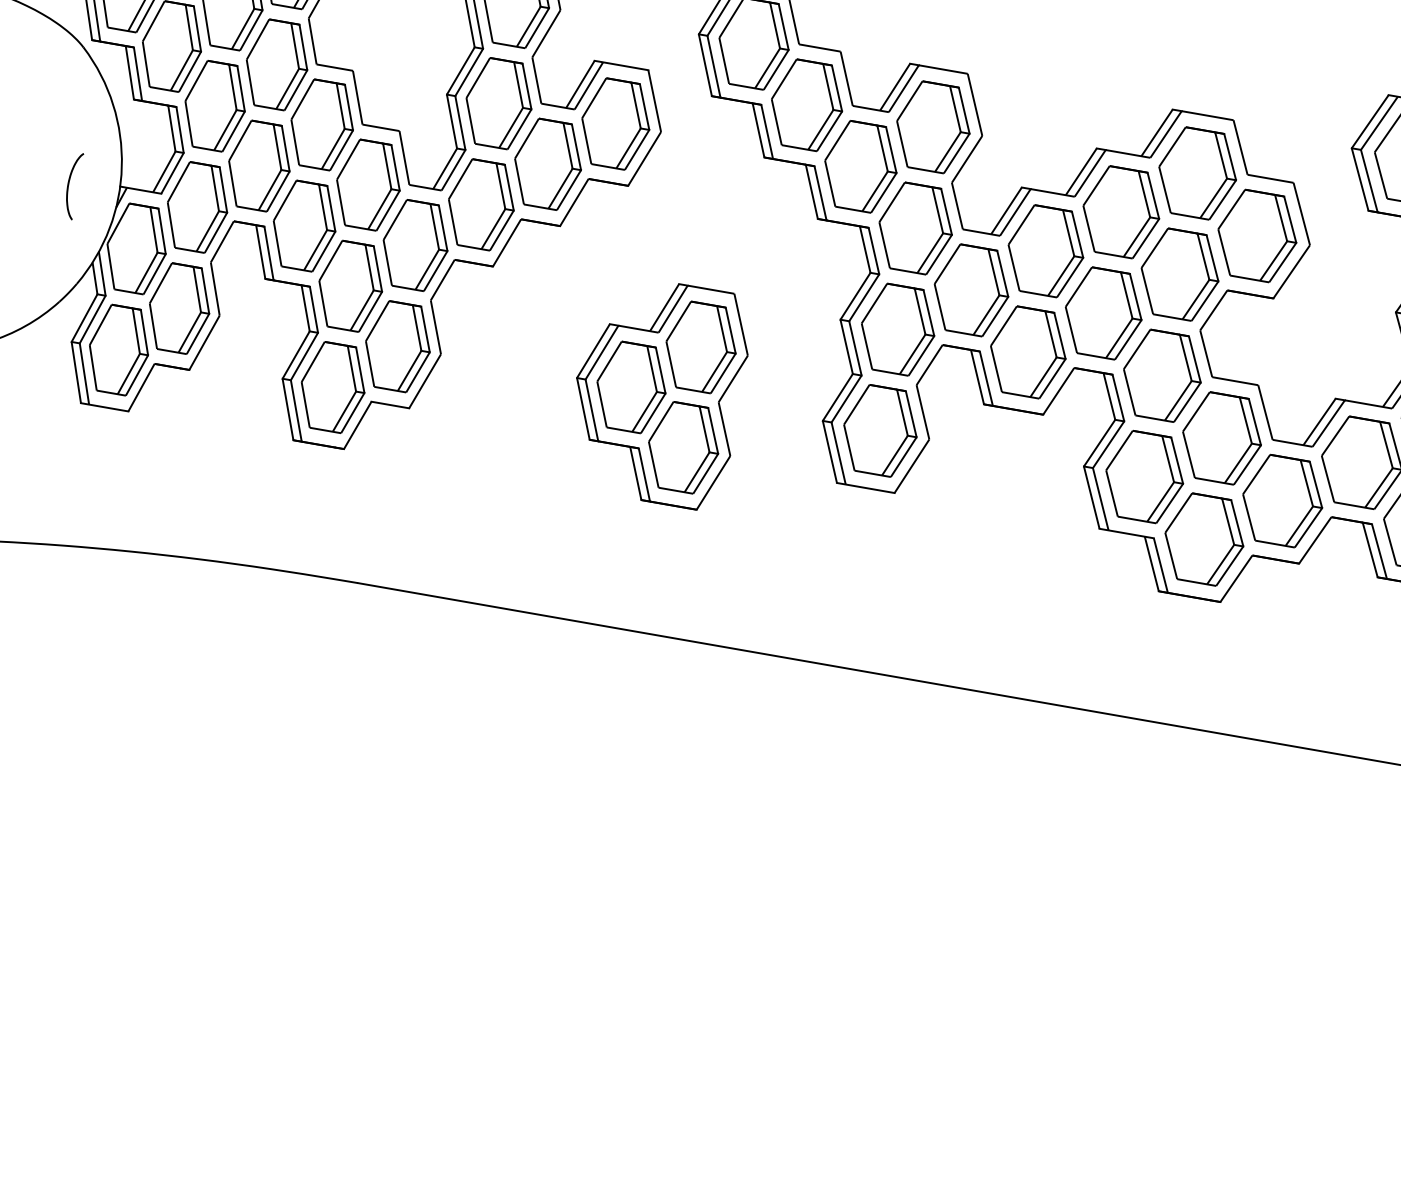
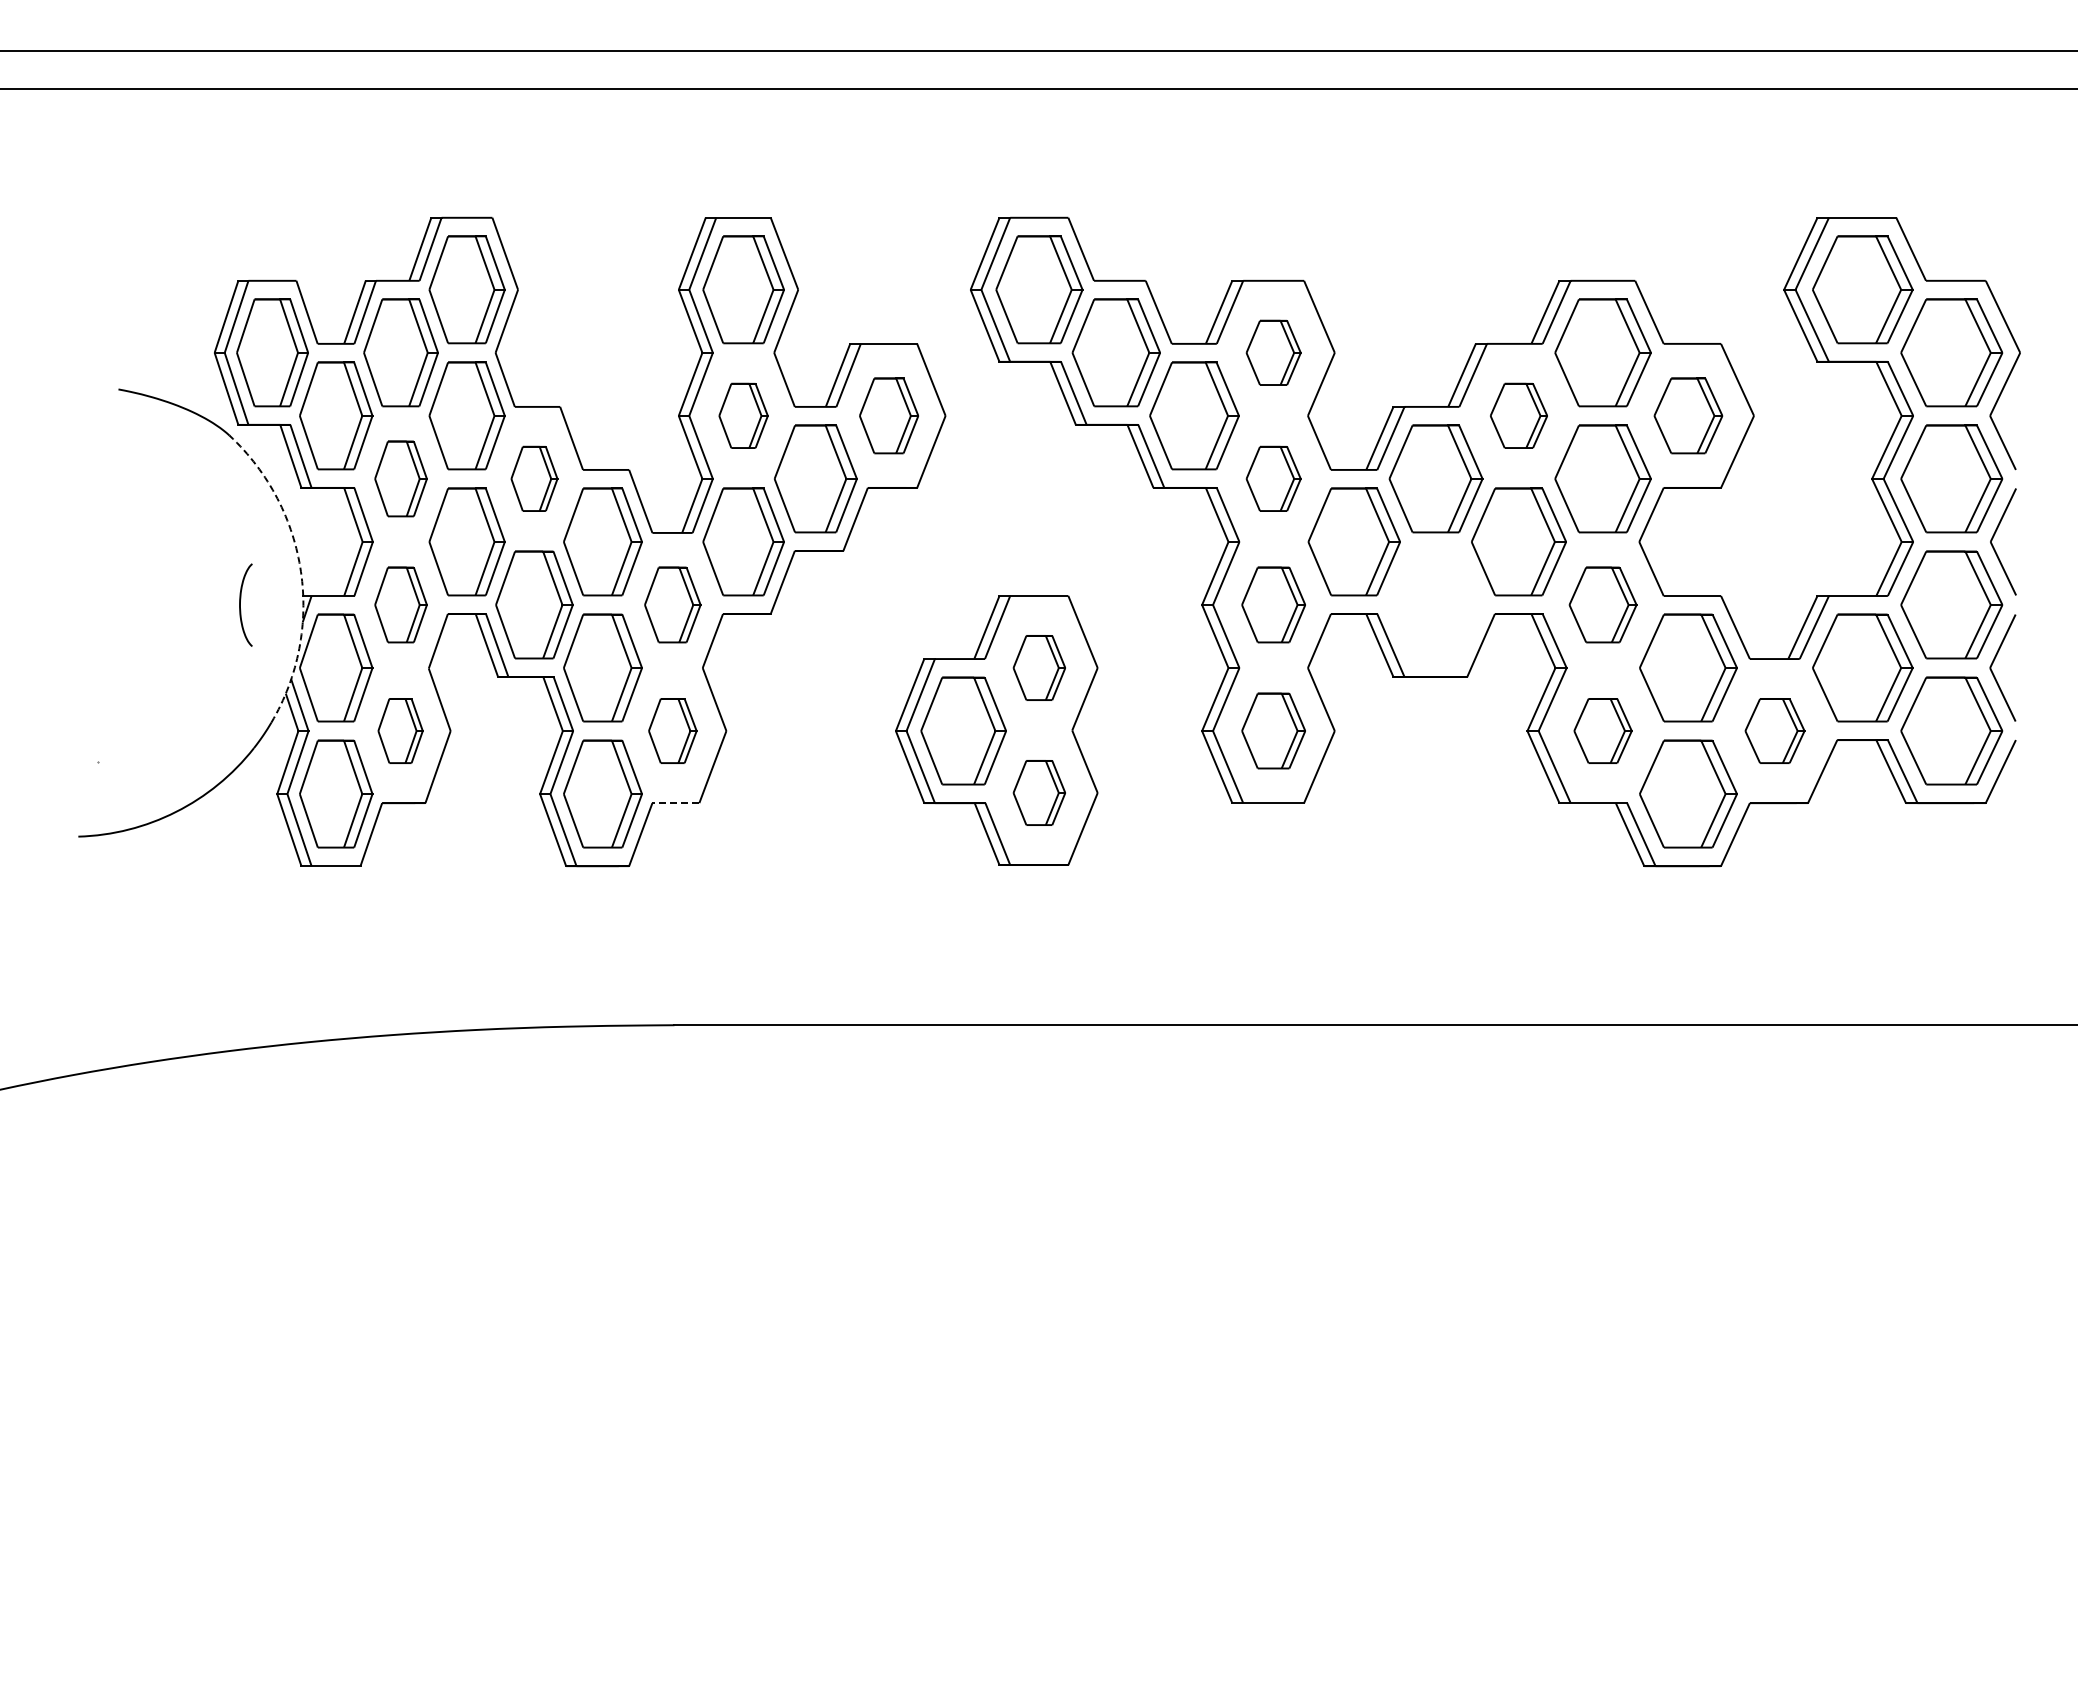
part: (498, 103) -> (743, 415), size x0.6
part: (214, 105) -> (400, 478), size x0.7
part: (615, 123) -> (888, 415), size x0.7
part: (322, 124) -> (534, 478), size x0.6
part: (933, 127) -> (1273, 352), size x0.6
arc: (122, 166) -> (301, 571), solid -> dashed
part: (197, 207) -> (400, 604), size x0.7
part: (1120, 211) -> (1518, 415), size x0.6
part: (915, 228) -> (1273, 478), size x0.6
part: (1257, 235) -> (1688, 415), size x0.7
part: (415, 245) -> (672, 604), size x0.7
part: (179, 308) -> (400, 730), size x0.6
part: (897, 329) -> (1273, 604), size x0.7
part: (397, 346) -> (672, 730), size x0.6
part: (701, 347) -> (1039, 667), size x0.6
part: (1027, 352) -> (1435, 604), removed
part: (1161, 375) -> (1602, 604), size x0.7
line: (389, 405) -> (675, 803), solid -> dashed
part: (880, 430) -> (1273, 730), size x0.7
part: (683, 447) -> (1039, 792), size x0.6
part: (1144, 476) -> (1602, 730), size x0.6
part: (1282, 500) -> (1774, 730), size x0.6

